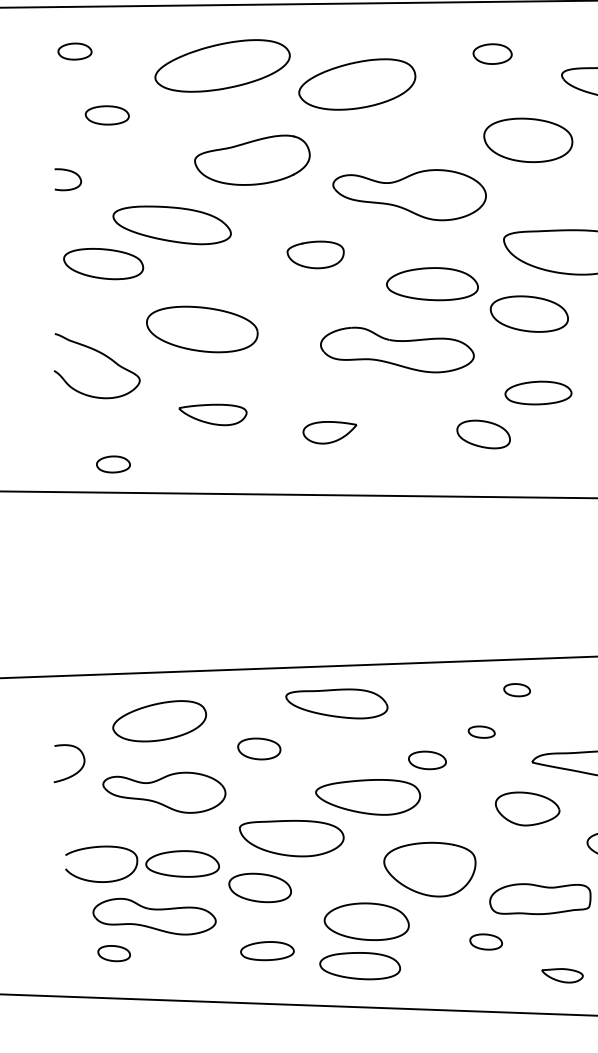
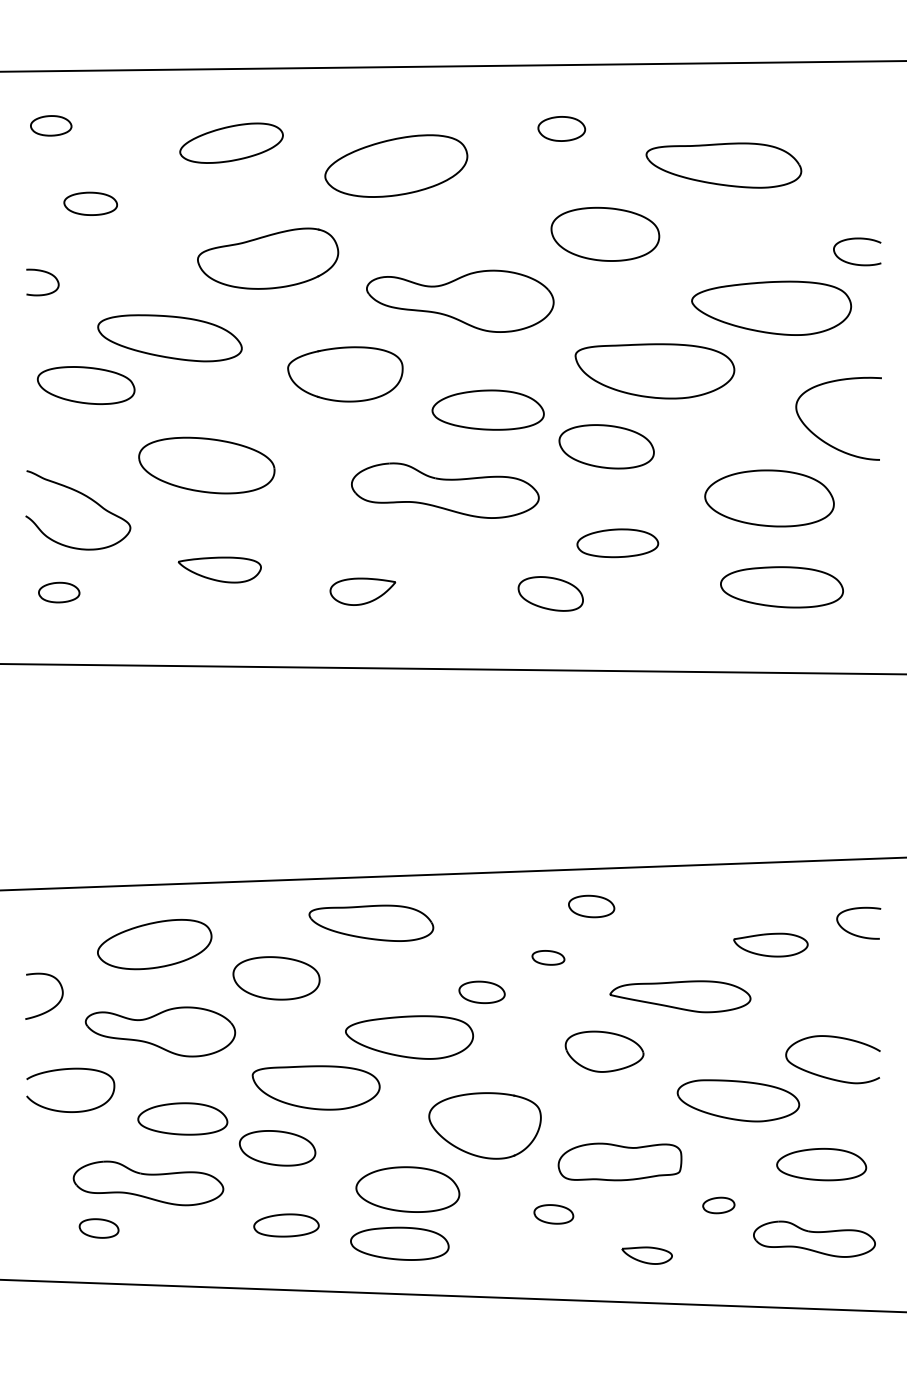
part: (222, 65) -> (231, 142), size x0.62
part: (315, 254) -> (345, 374), size x1.67
part: (113, 464) -> (59, 592), moved
part: (516, 690) -> (591, 906), size x1.43
part: (259, 749) -> (276, 978), size x1.67
curve: (97, 848) -> (65, 1070), moved

